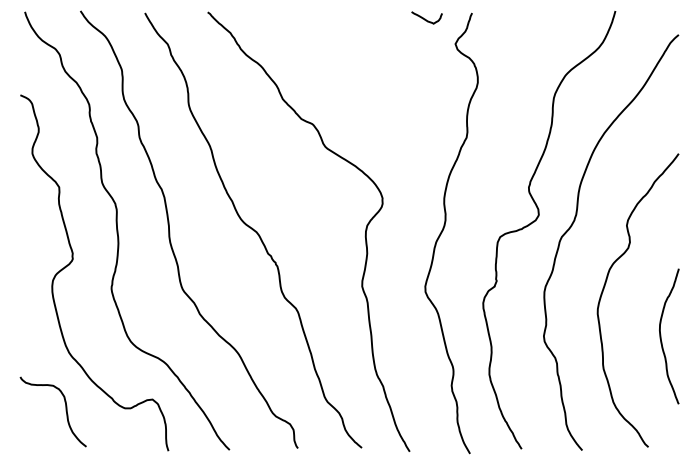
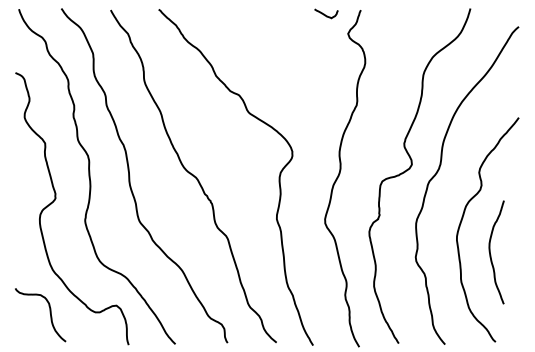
curve: (662, 339) -> (491, 254), moved

